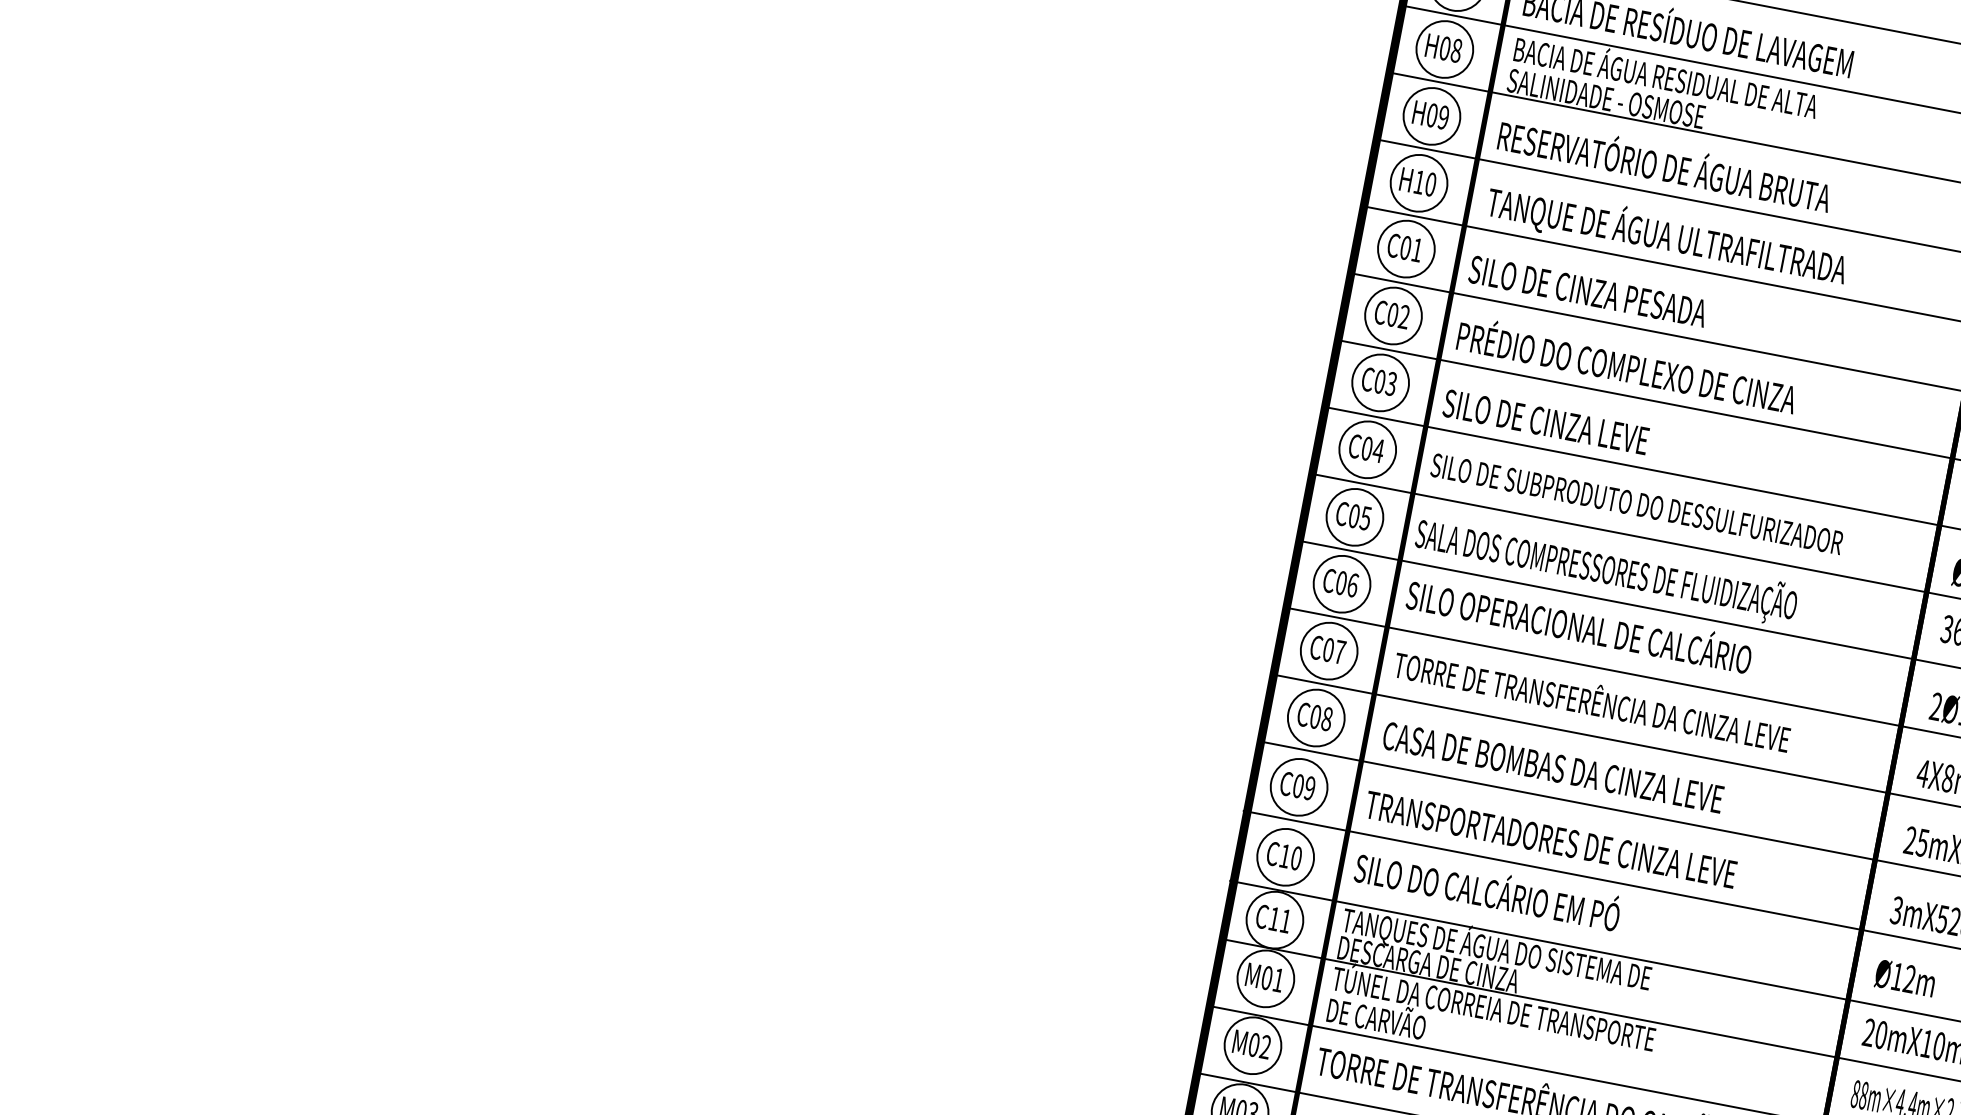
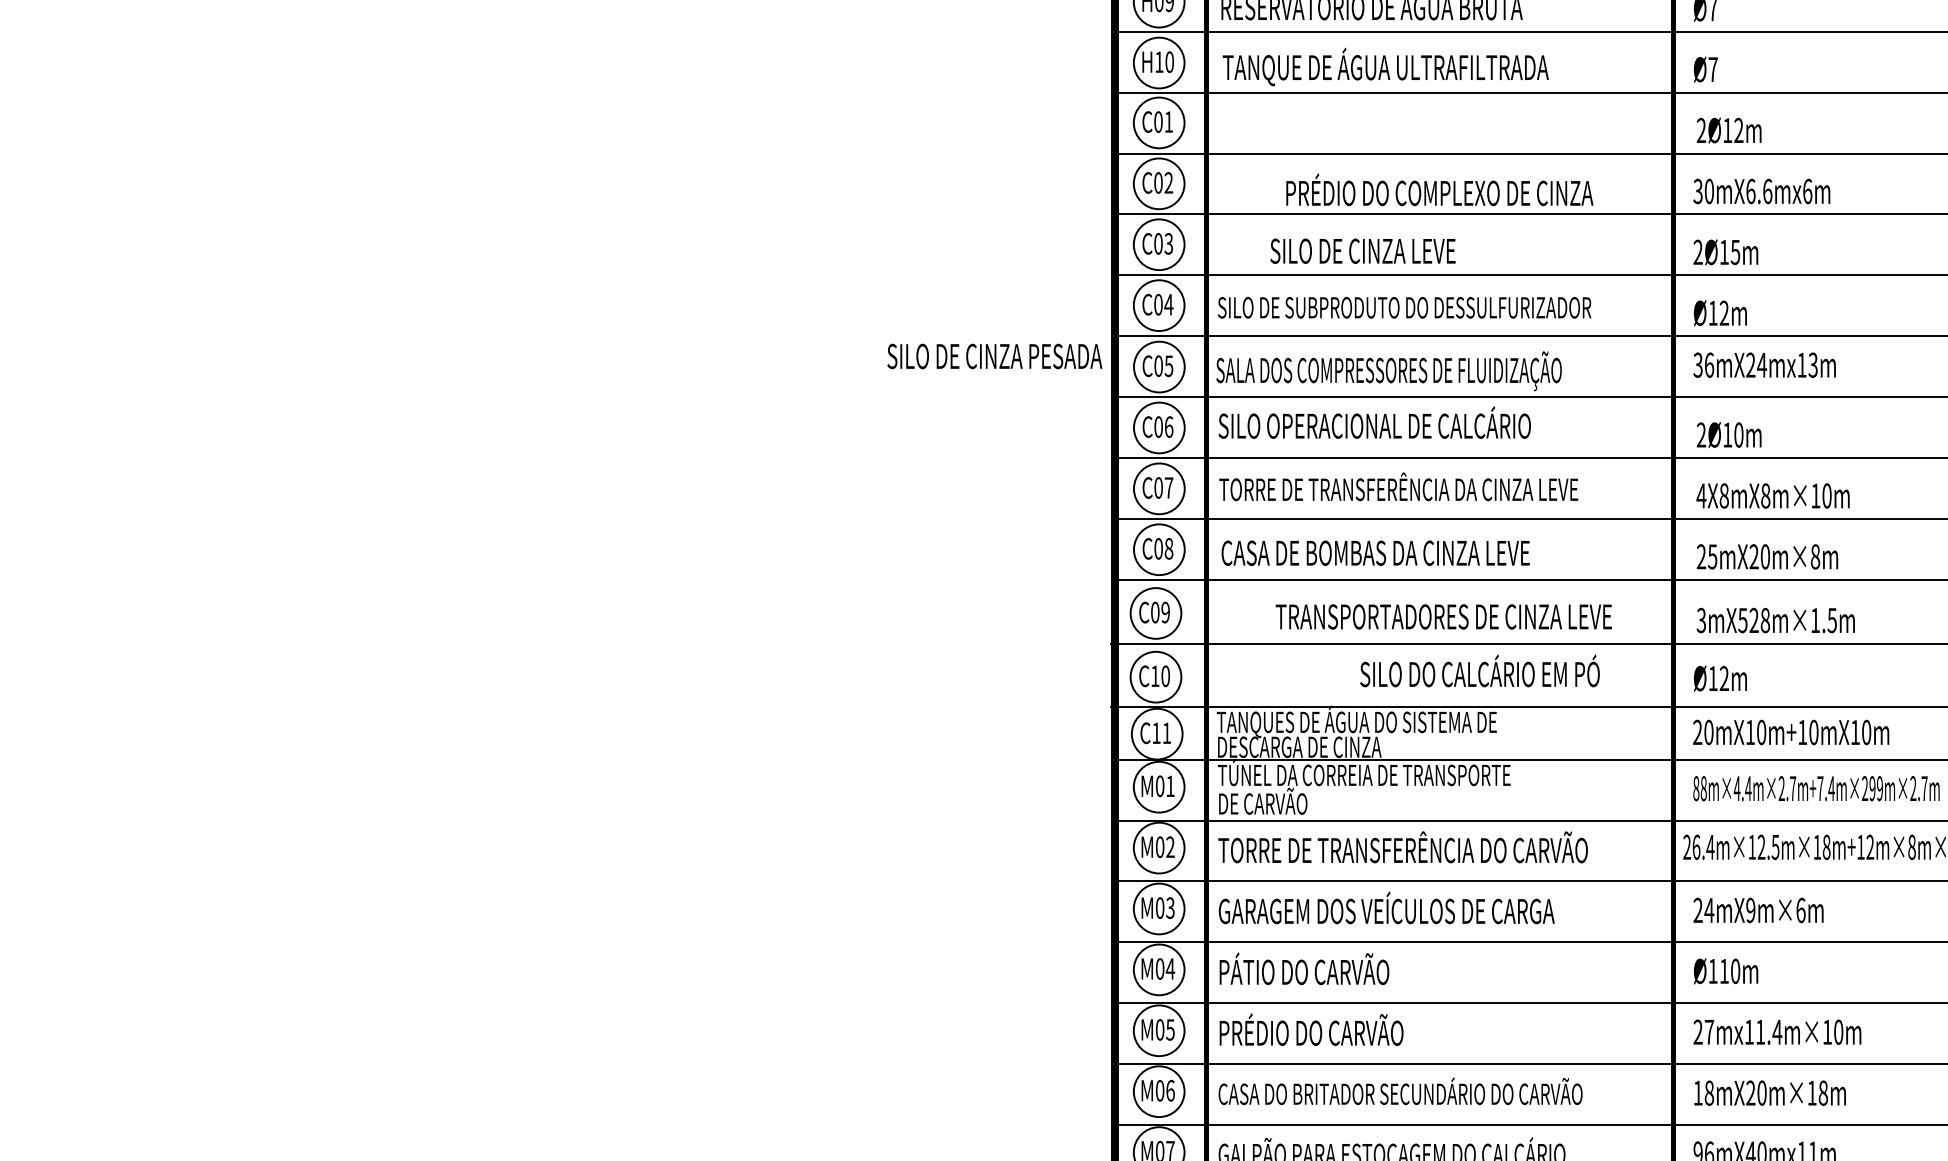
text: (1587, 291) -> (994, 356), moved
text: (1627, 364) -> (1439, 189), moved
text: (1545, 421) -> (1362, 250), moved
text: (1550, 839) -> (1443, 616), moved
text: (1487, 888) -> (1479, 670), moved

